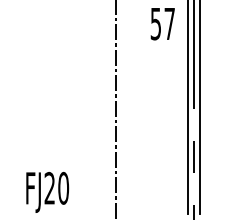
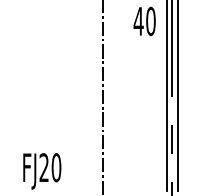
text: (162, 23) -> (144, 21), 57 -> 40

